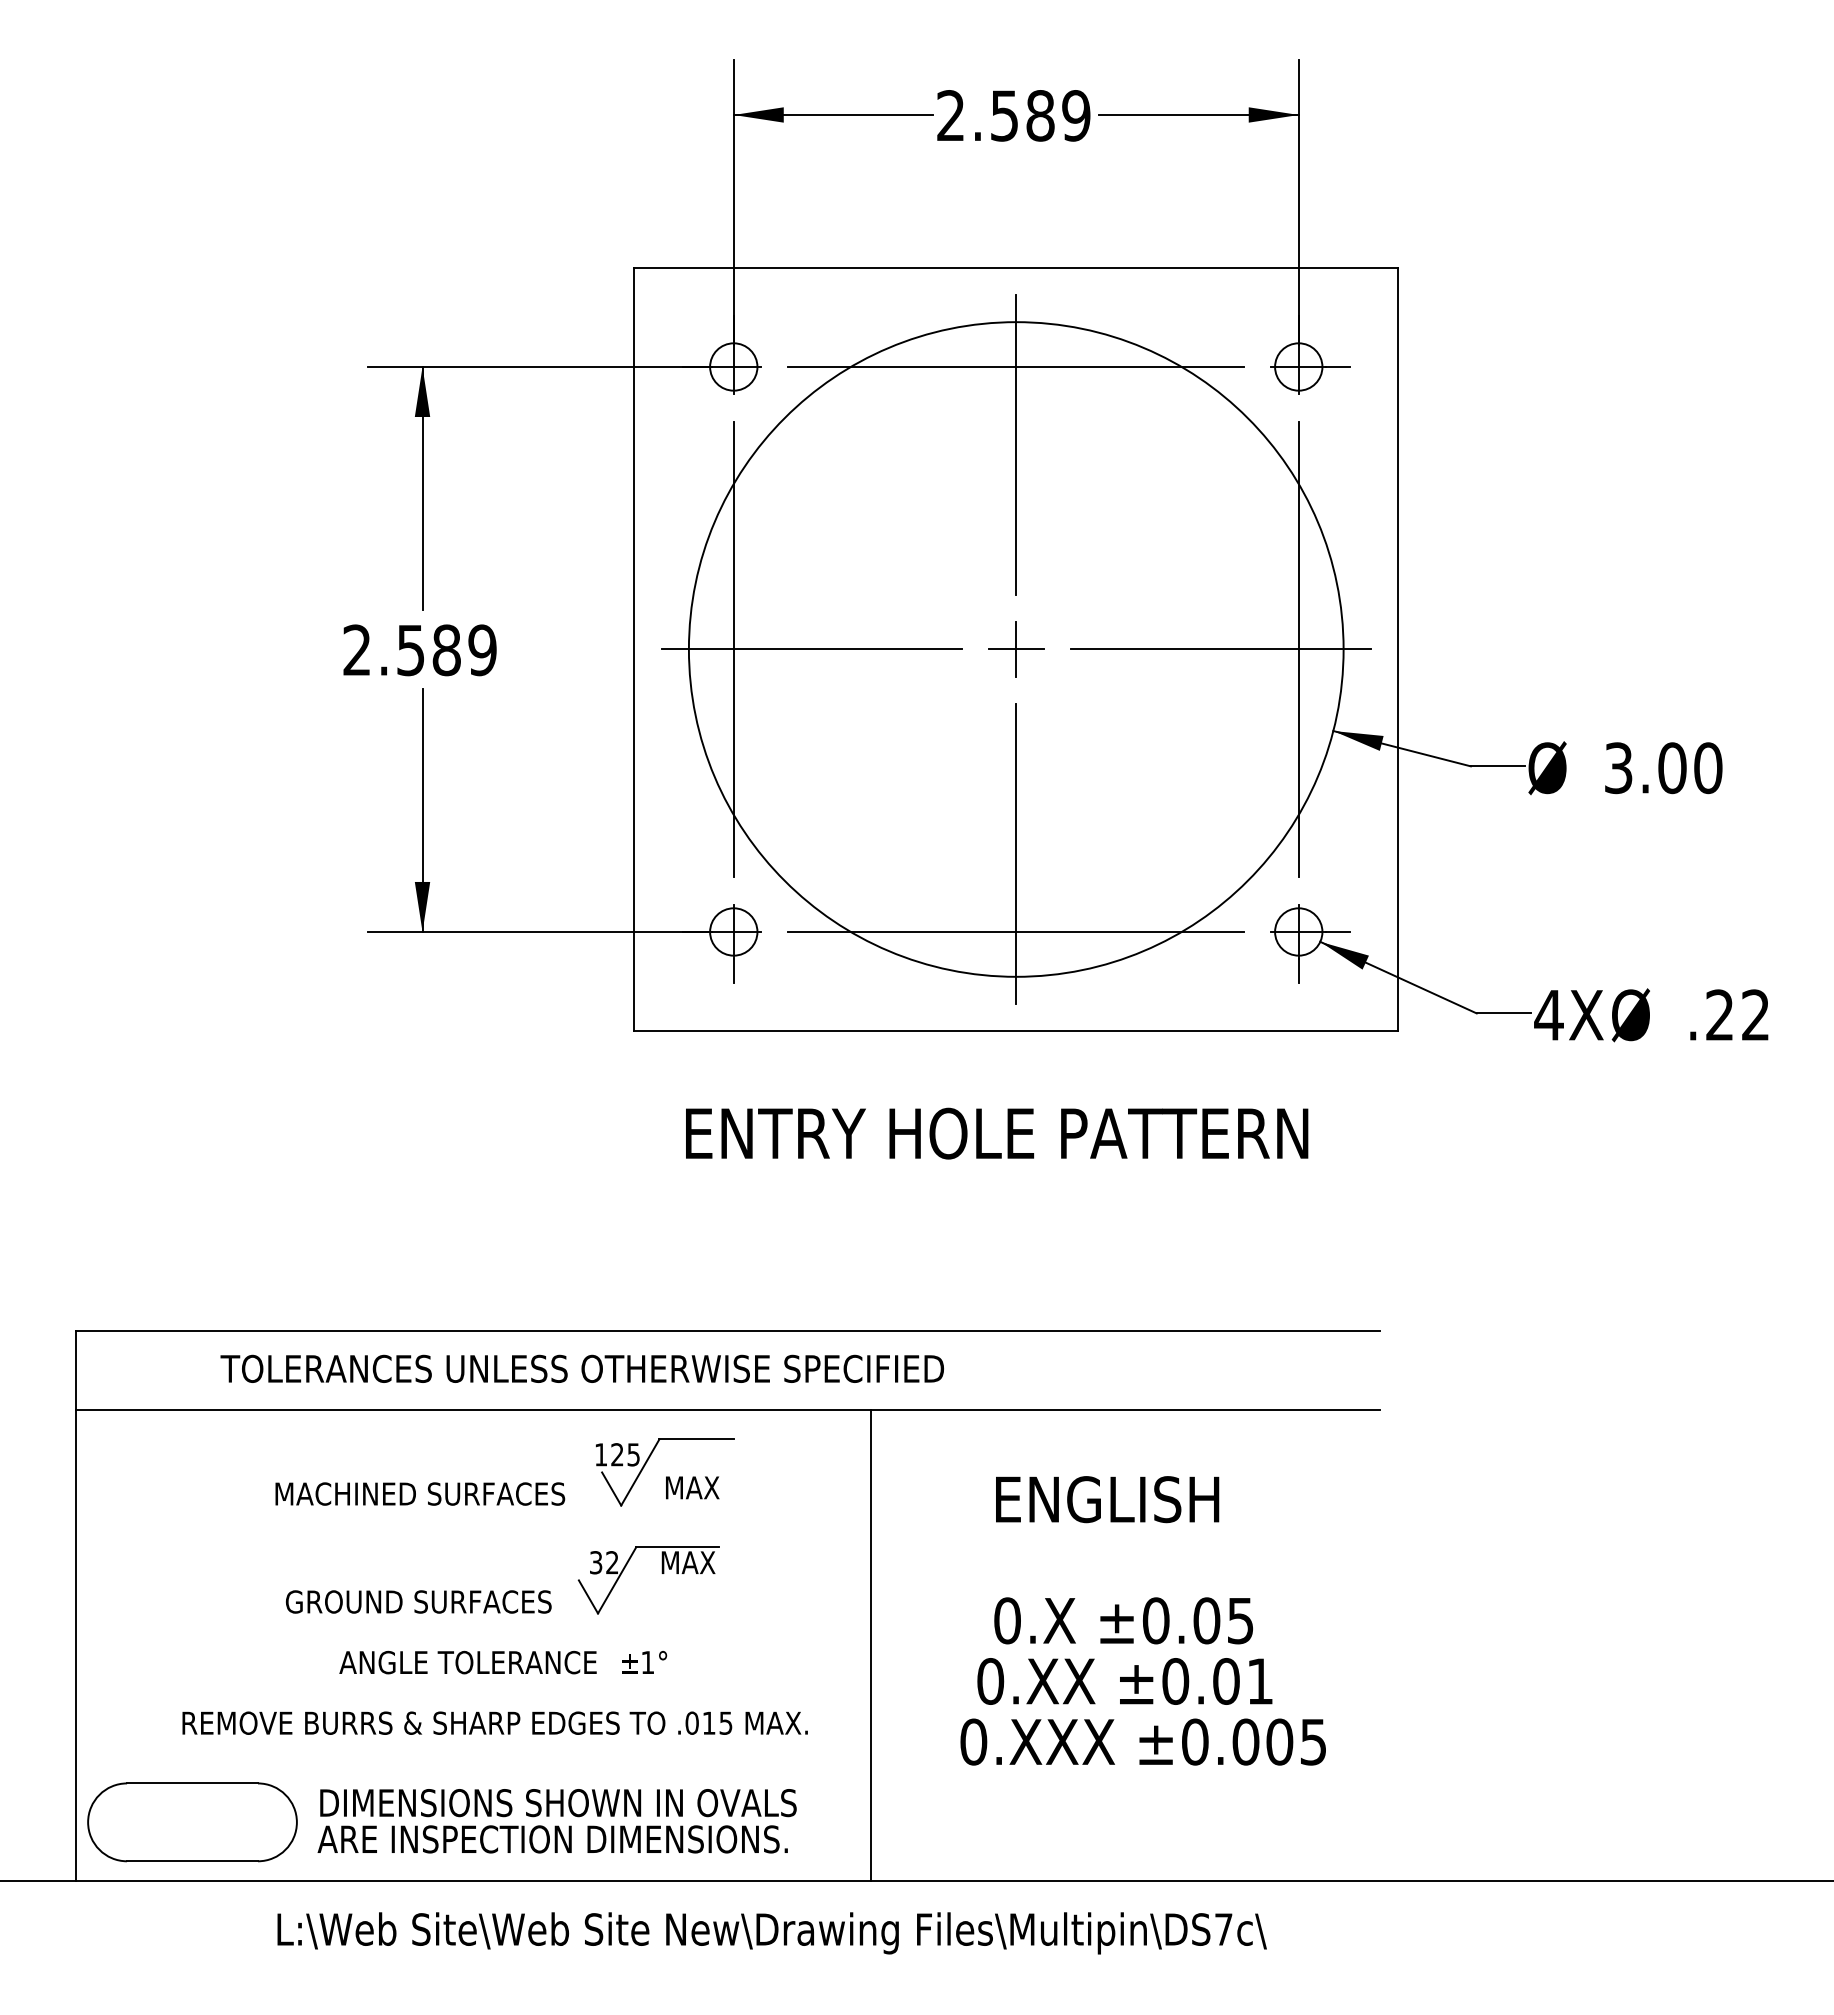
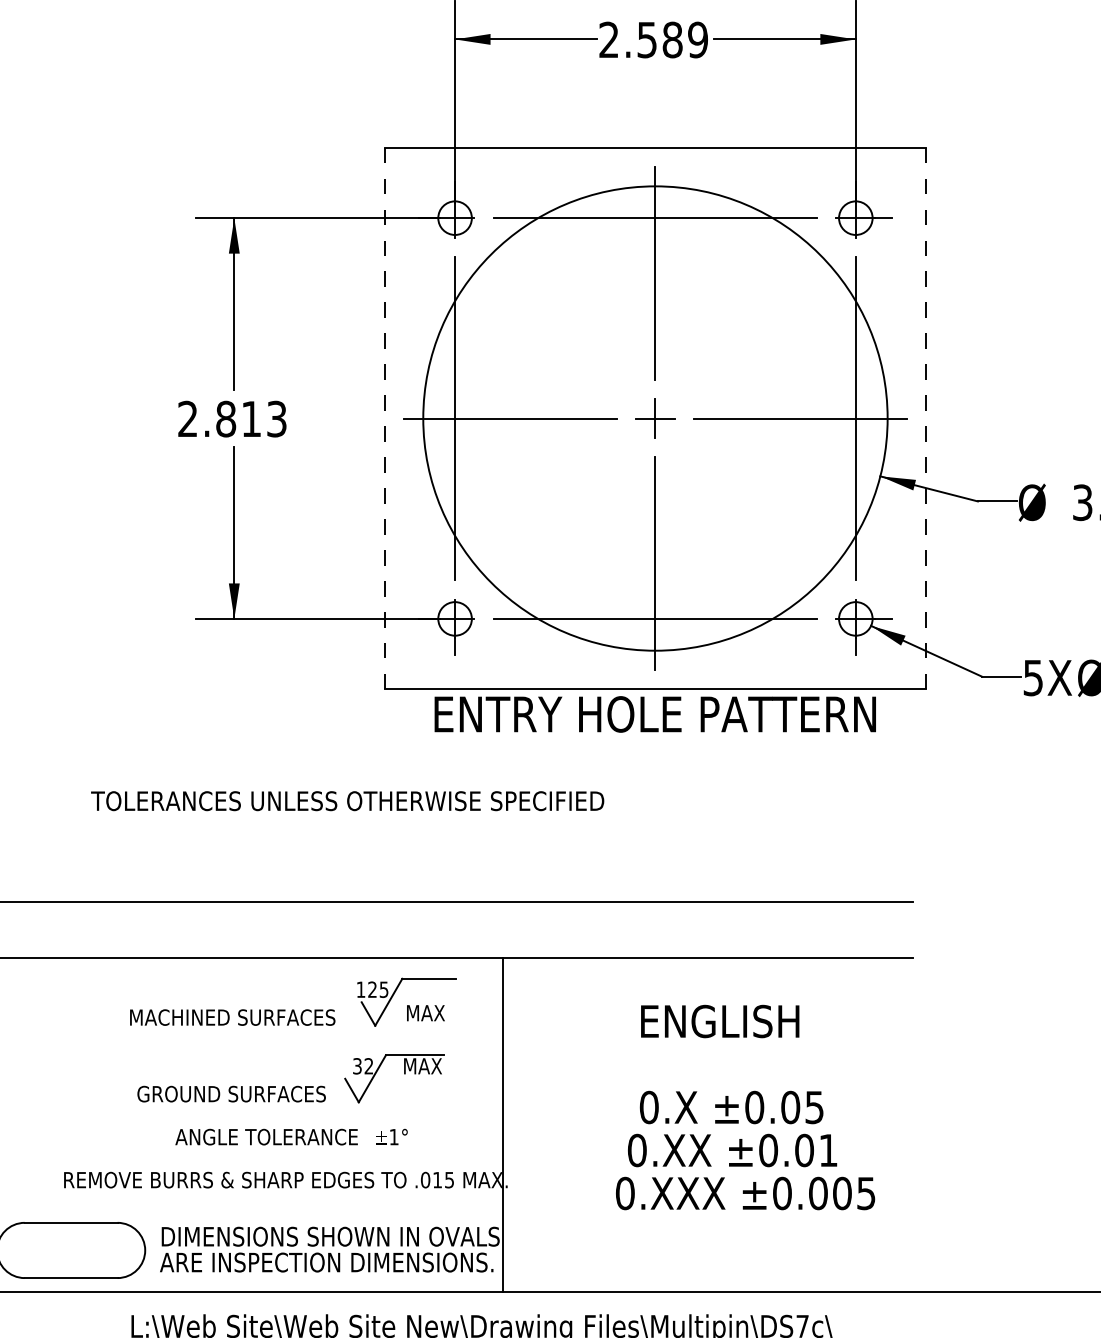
line: (634, 649) -> (384, 418), solid -> dashed
line: (1398, 649) -> (926, 418), solid -> dashed
text: (446, 650) -> (251, 419), 2.589 -> 2.813
text: (1548, 1015) -> (1032, 678), 4X -> 5X
text: (997, 1133) -> (655, 714), moved
text: (581, 1368) -> (347, 800), moved
line: (870, 1644) -> (502, 1124), moved

